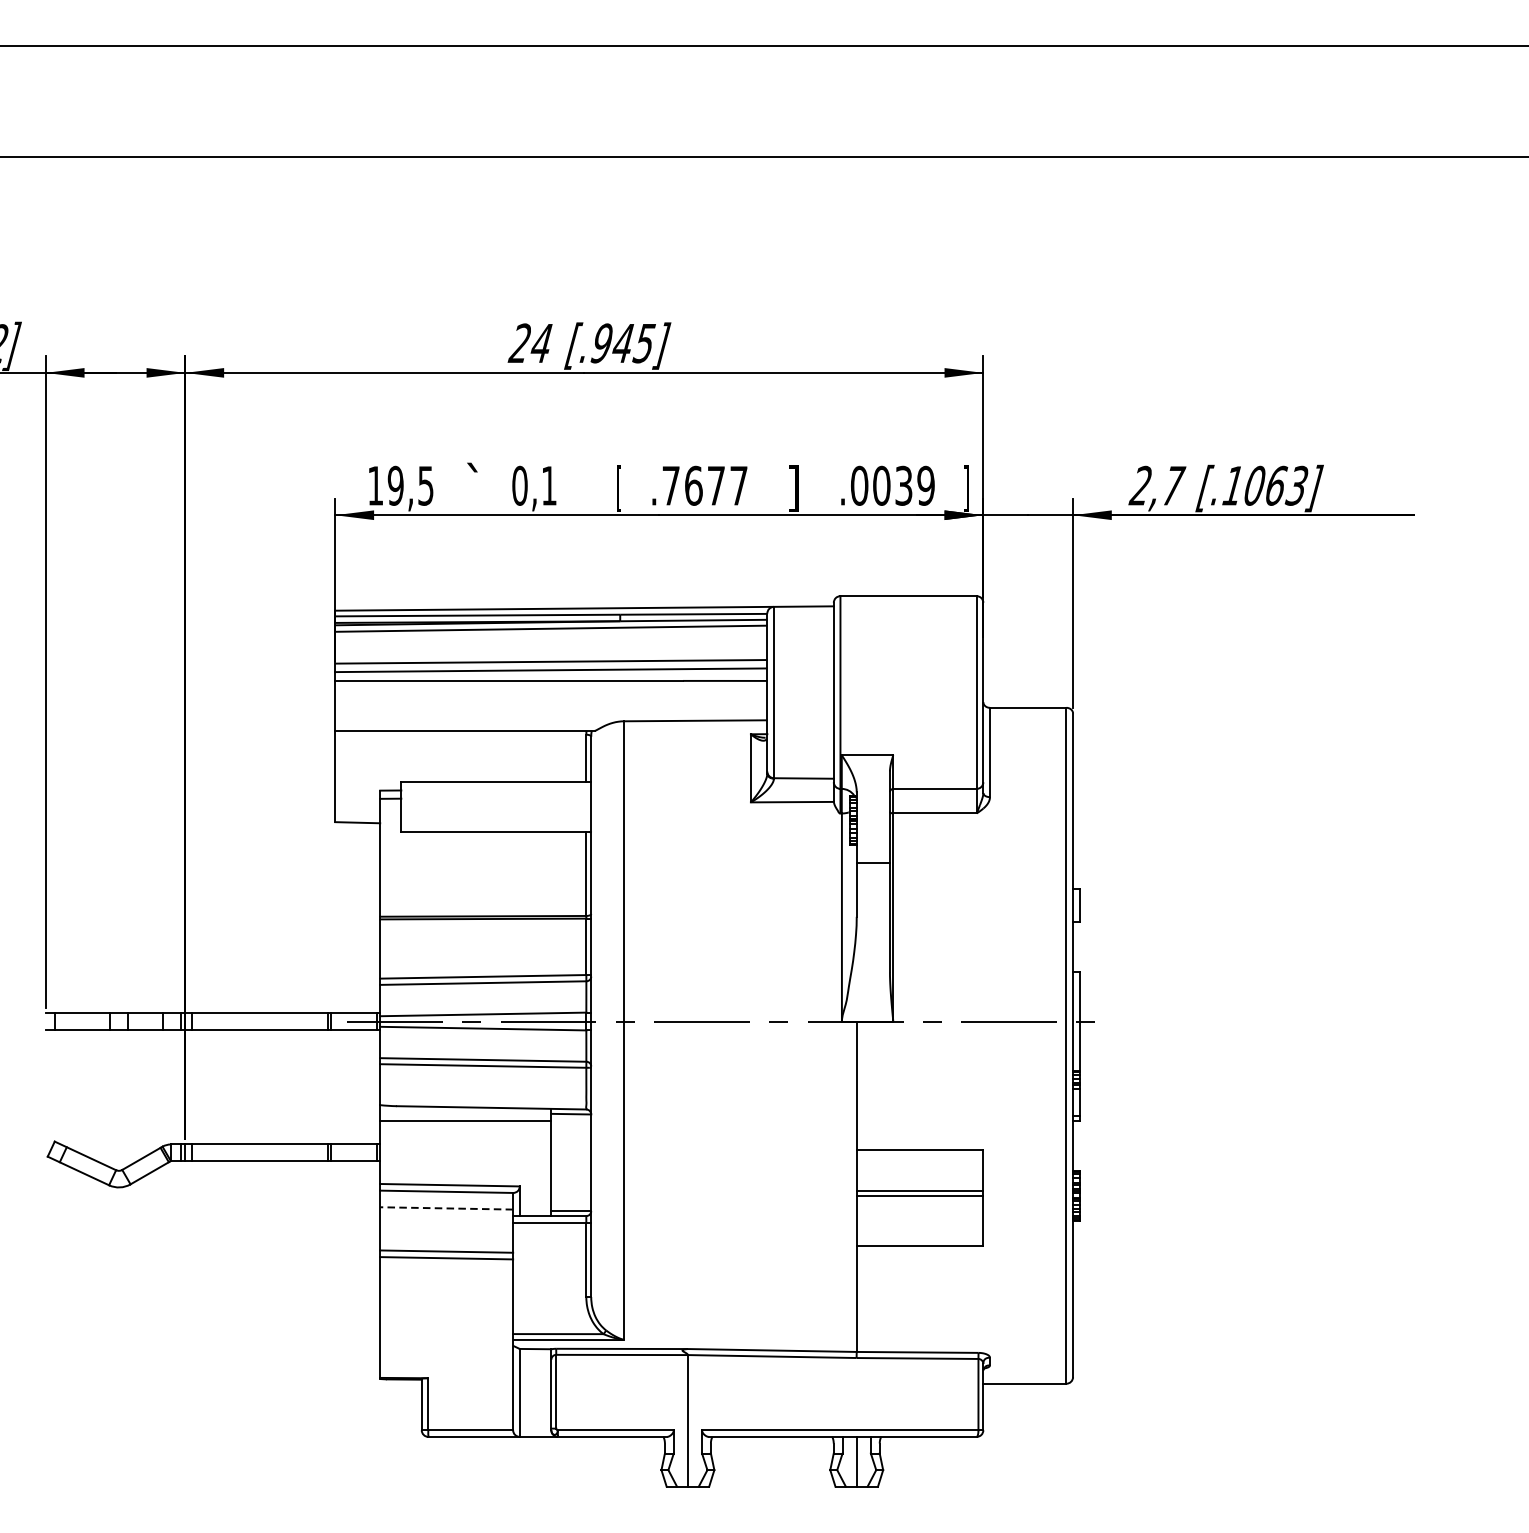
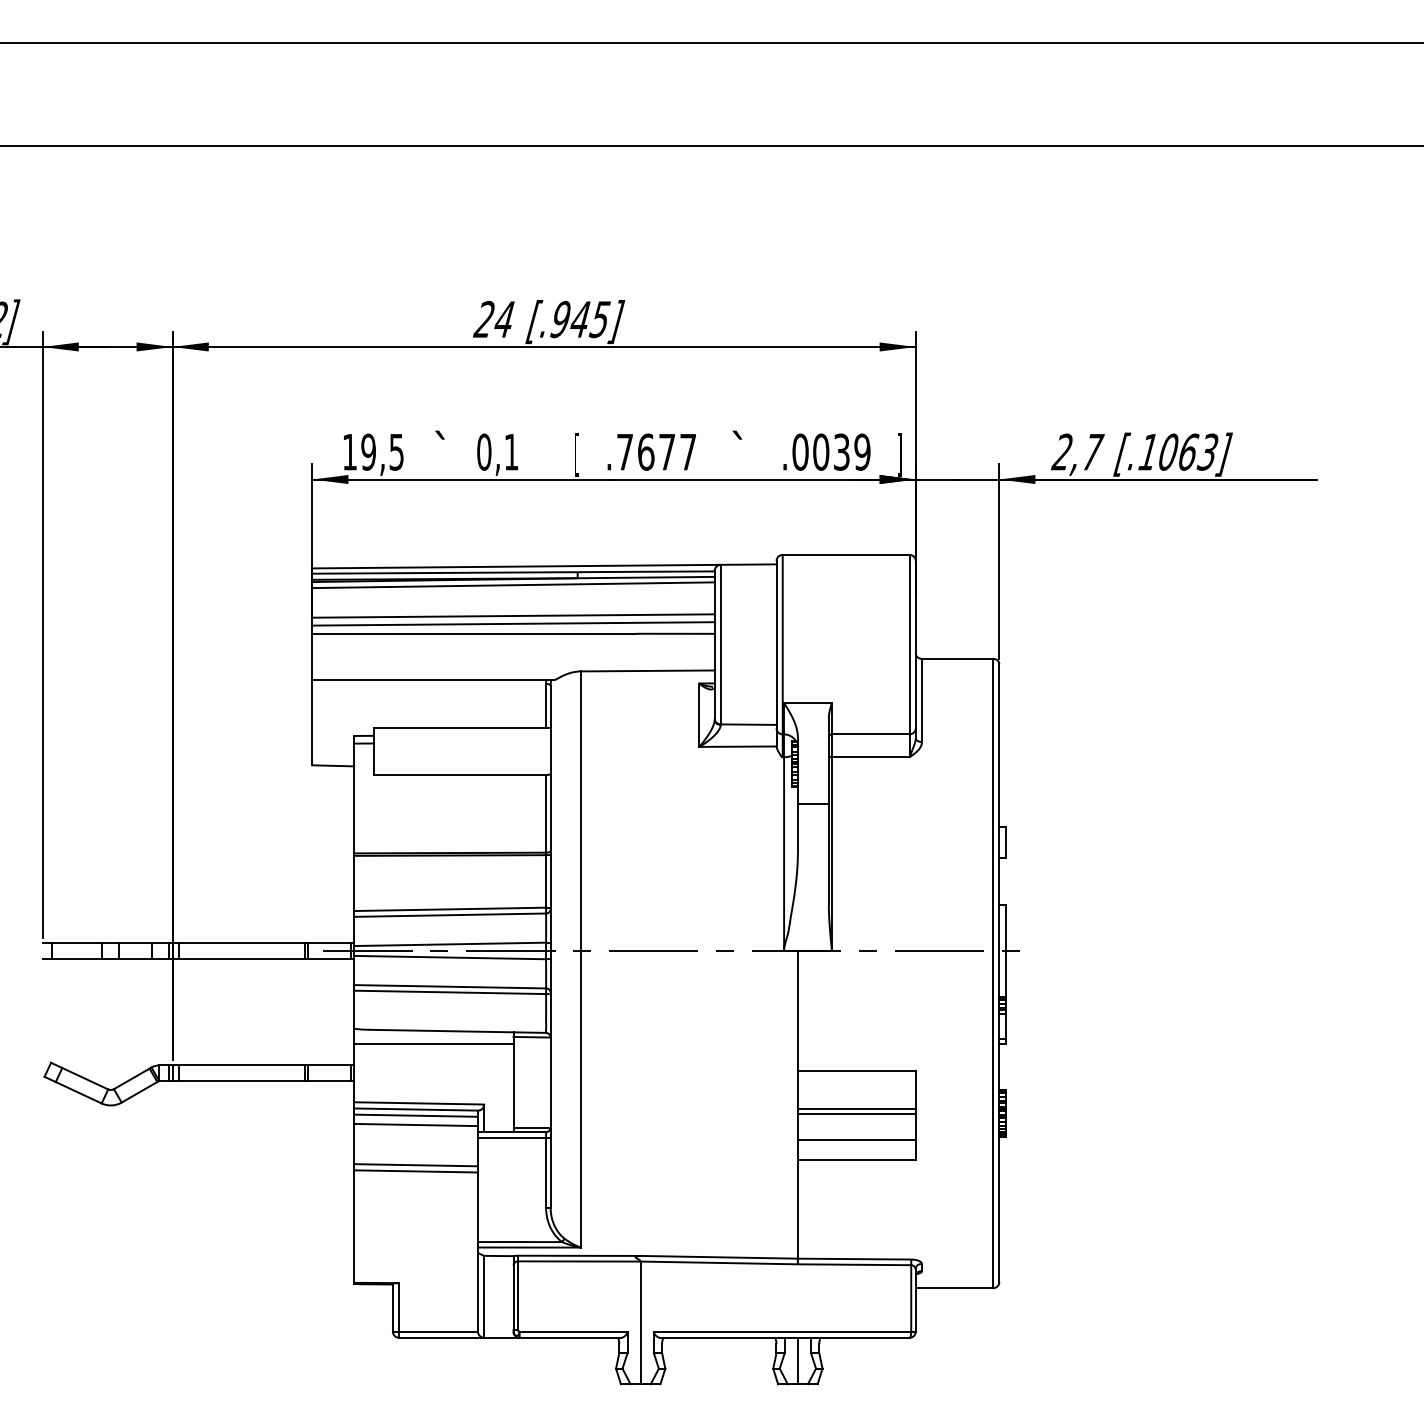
text: (791, 487) -> (737, 453), ] -> `
line: (446, 1198) -> (415, 1115), added
line: (447, 1208) -> (416, 1125), dashed -> solid
line: (919, 1225) -> (856, 1140), added

